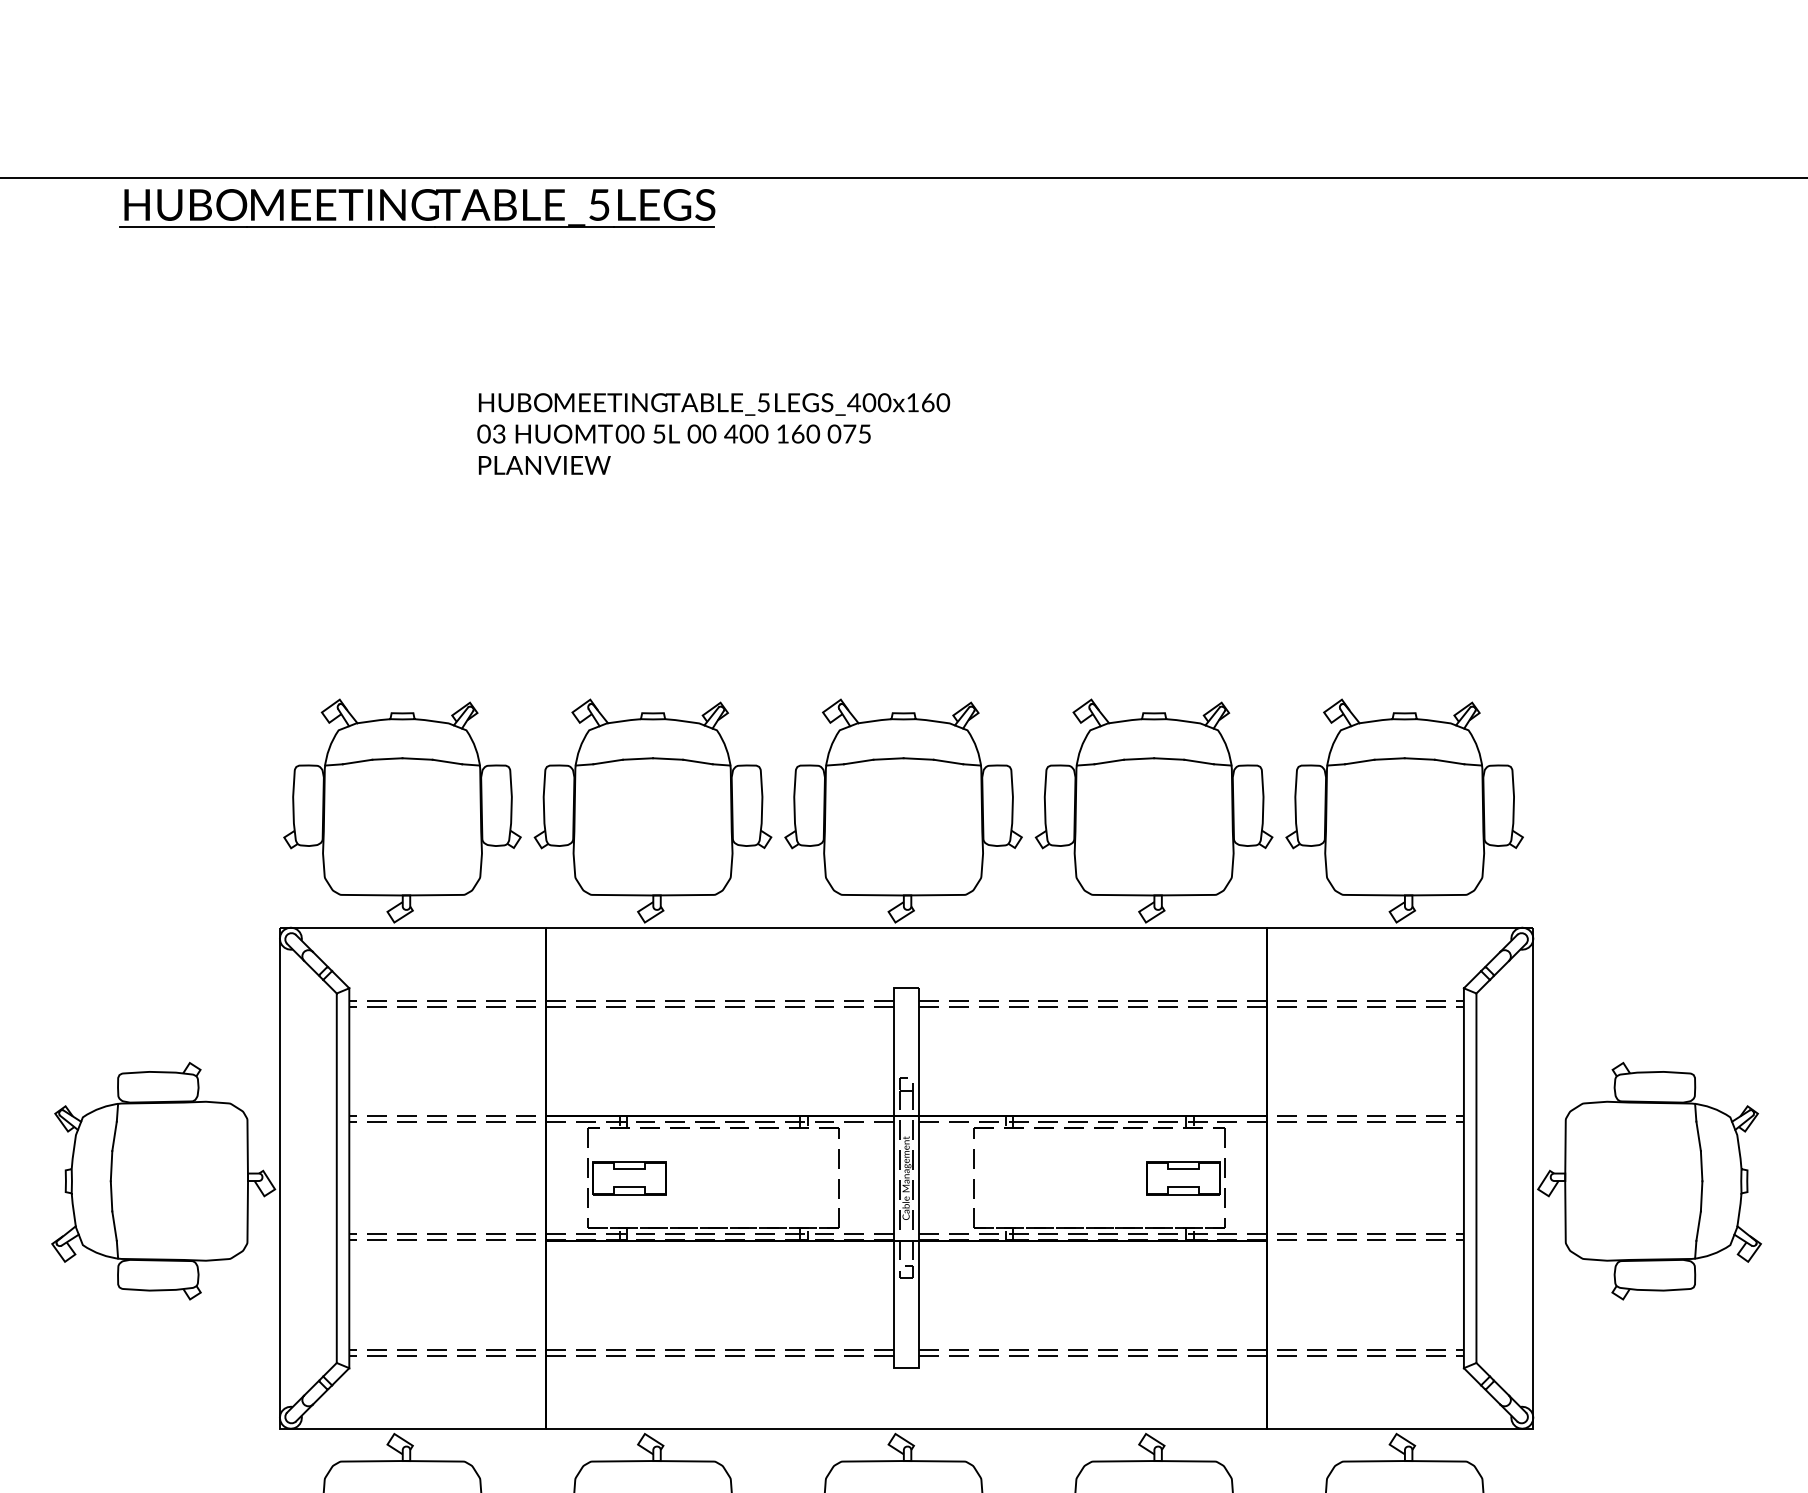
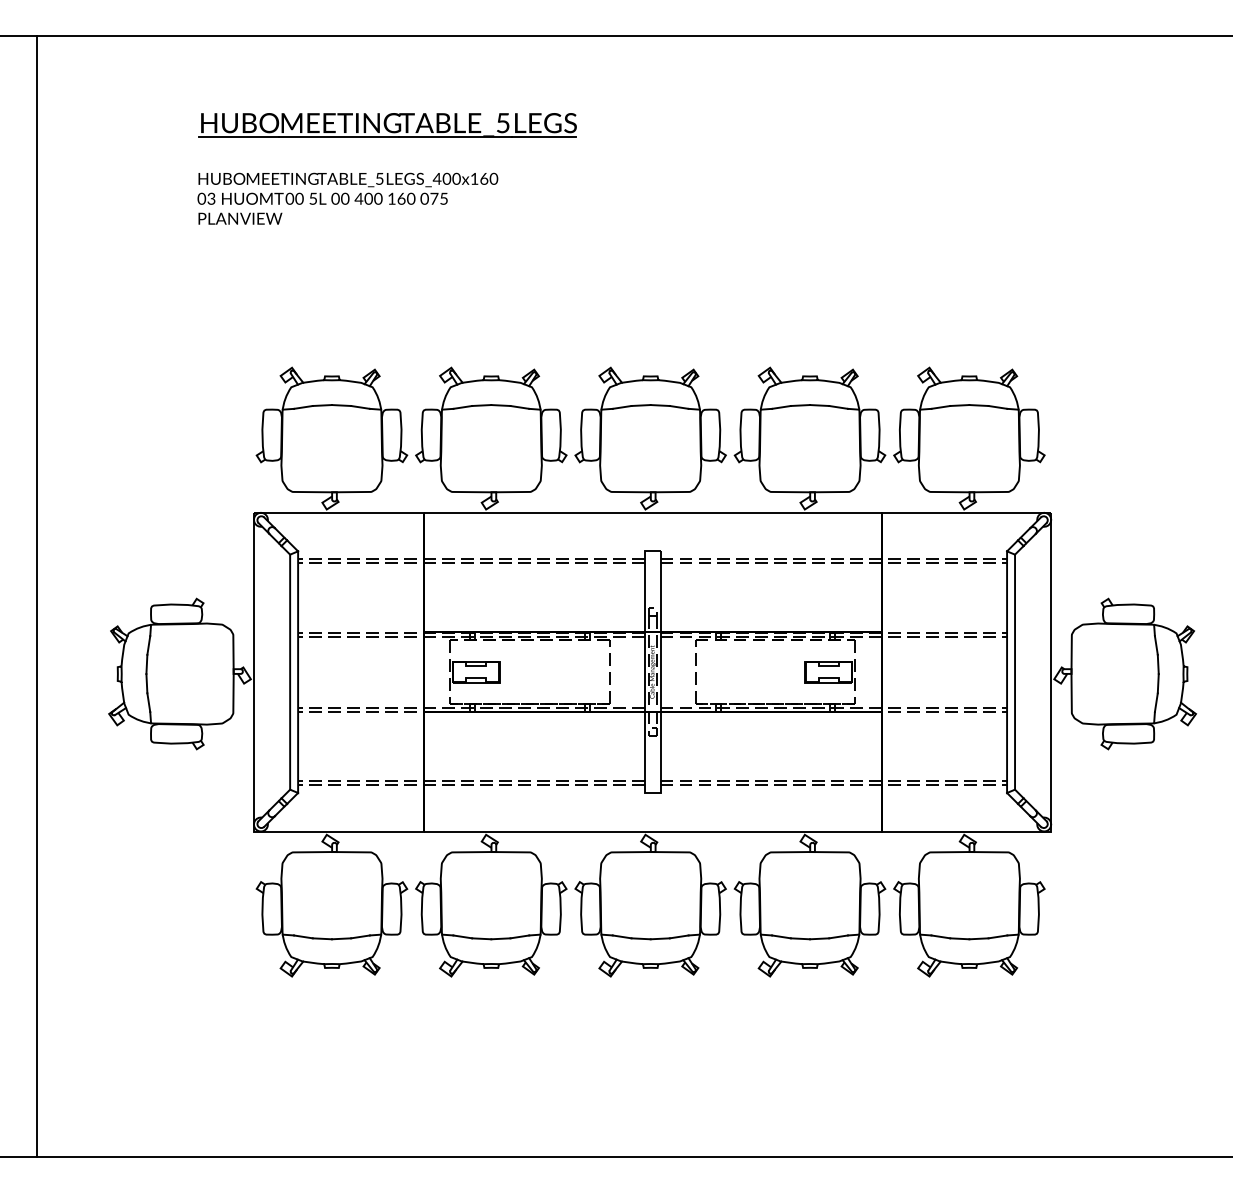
part: (417, 208) -> (387, 125), moved
text: (713, 433) -> (347, 198), moved

